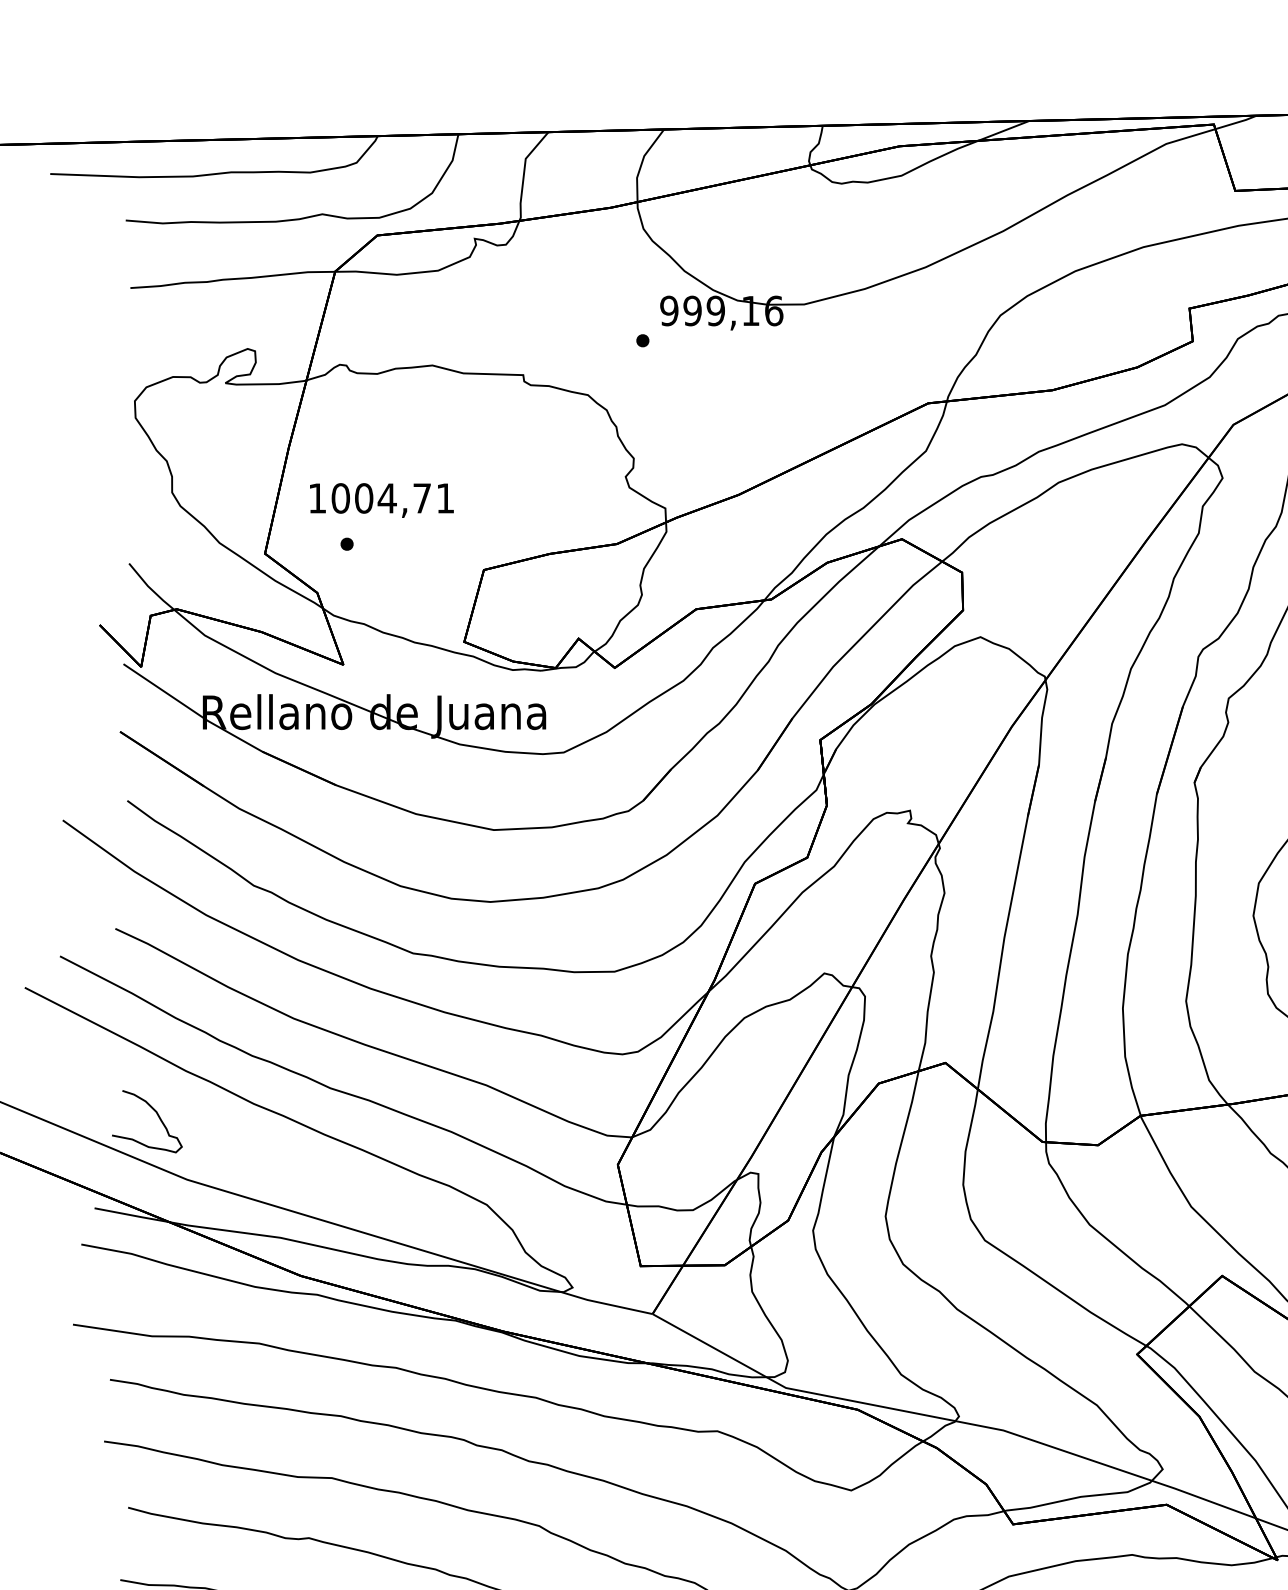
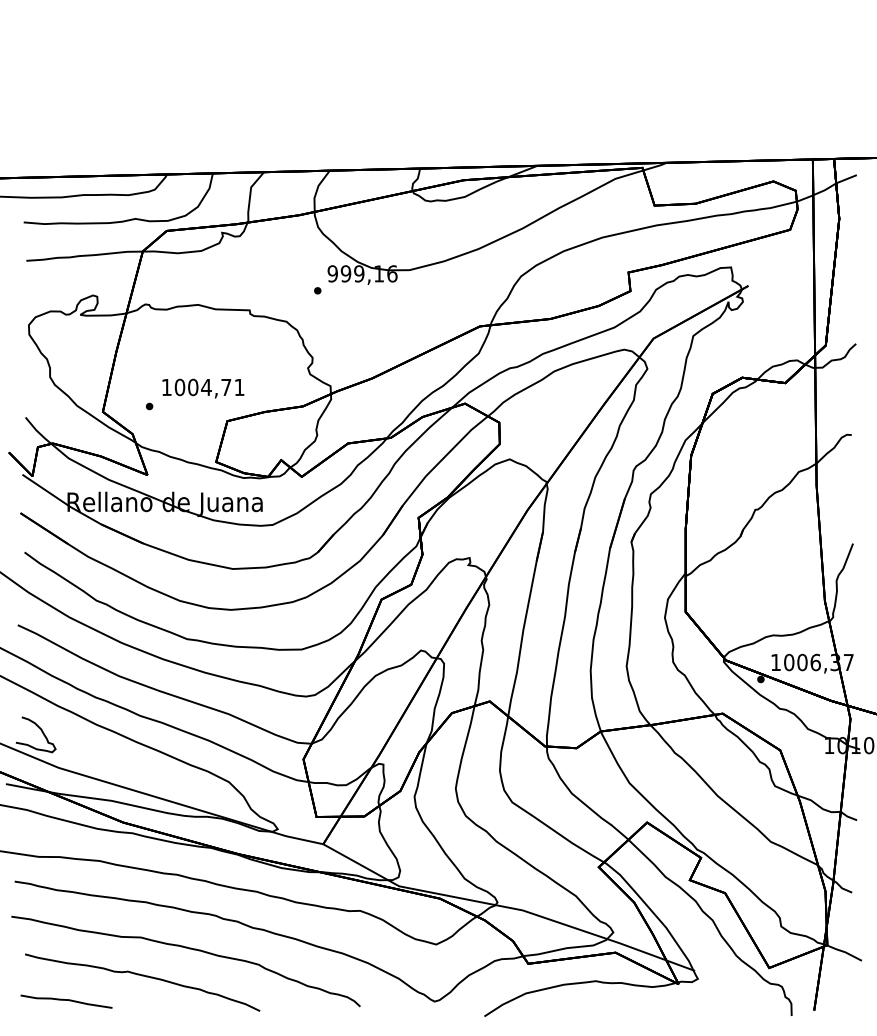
text: (382, 500) -> (203, 388), moved

